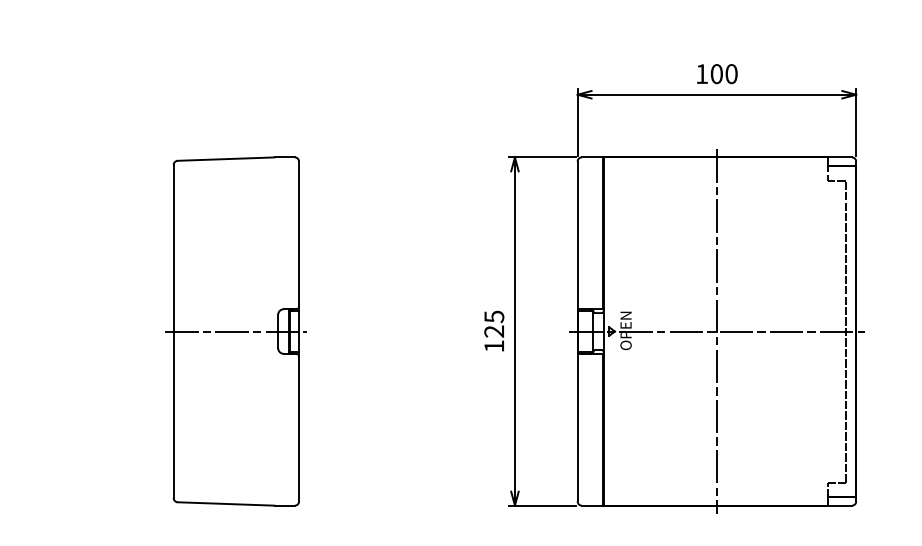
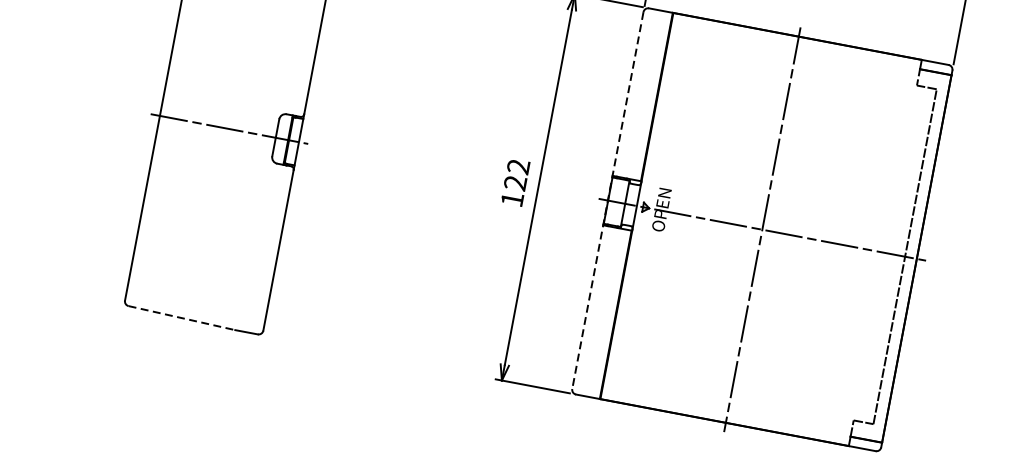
text: (494, 316) -> (518, 166), 125 -> 122
line: (577, 331) -> (607, 200), solid -> dashed
line: (226, 503) -> (182, 317), solid -> dashed

